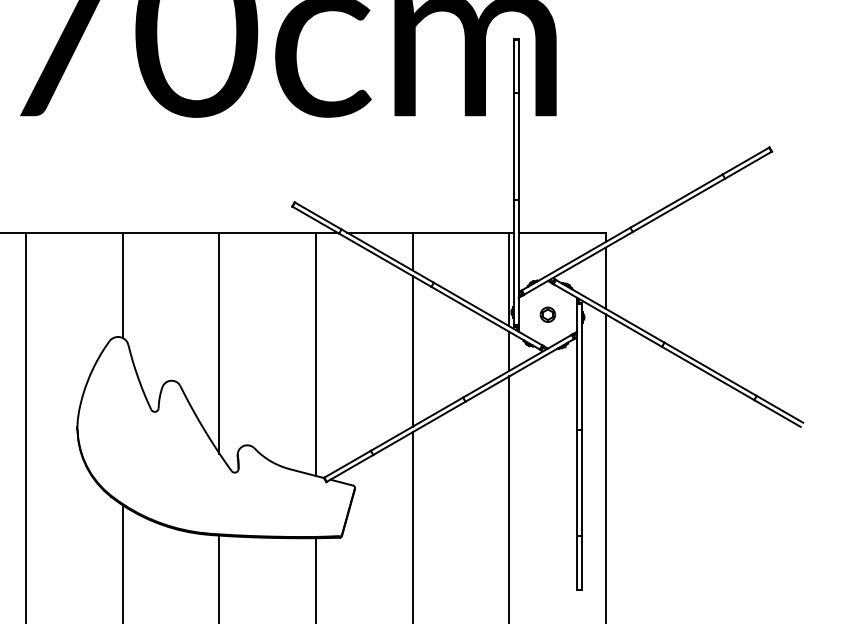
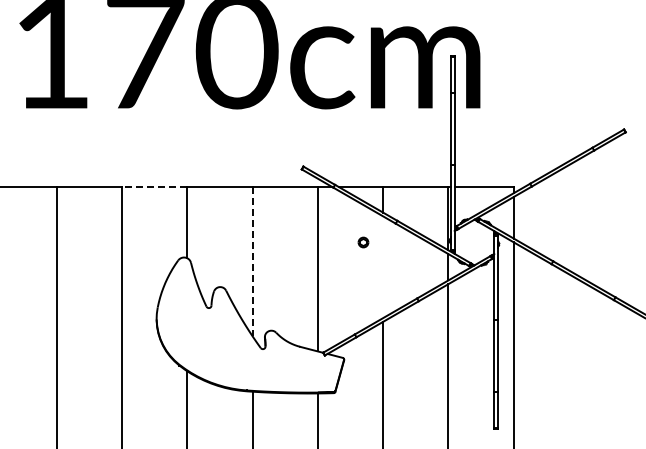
line: (74, 233) -> (154, 187), solid -> dashed
part: (547, 314) -> (363, 242), moved
line: (219, 342) -> (252, 261), solid -> dashed
line: (413, 351) -> (383, 267), removed

